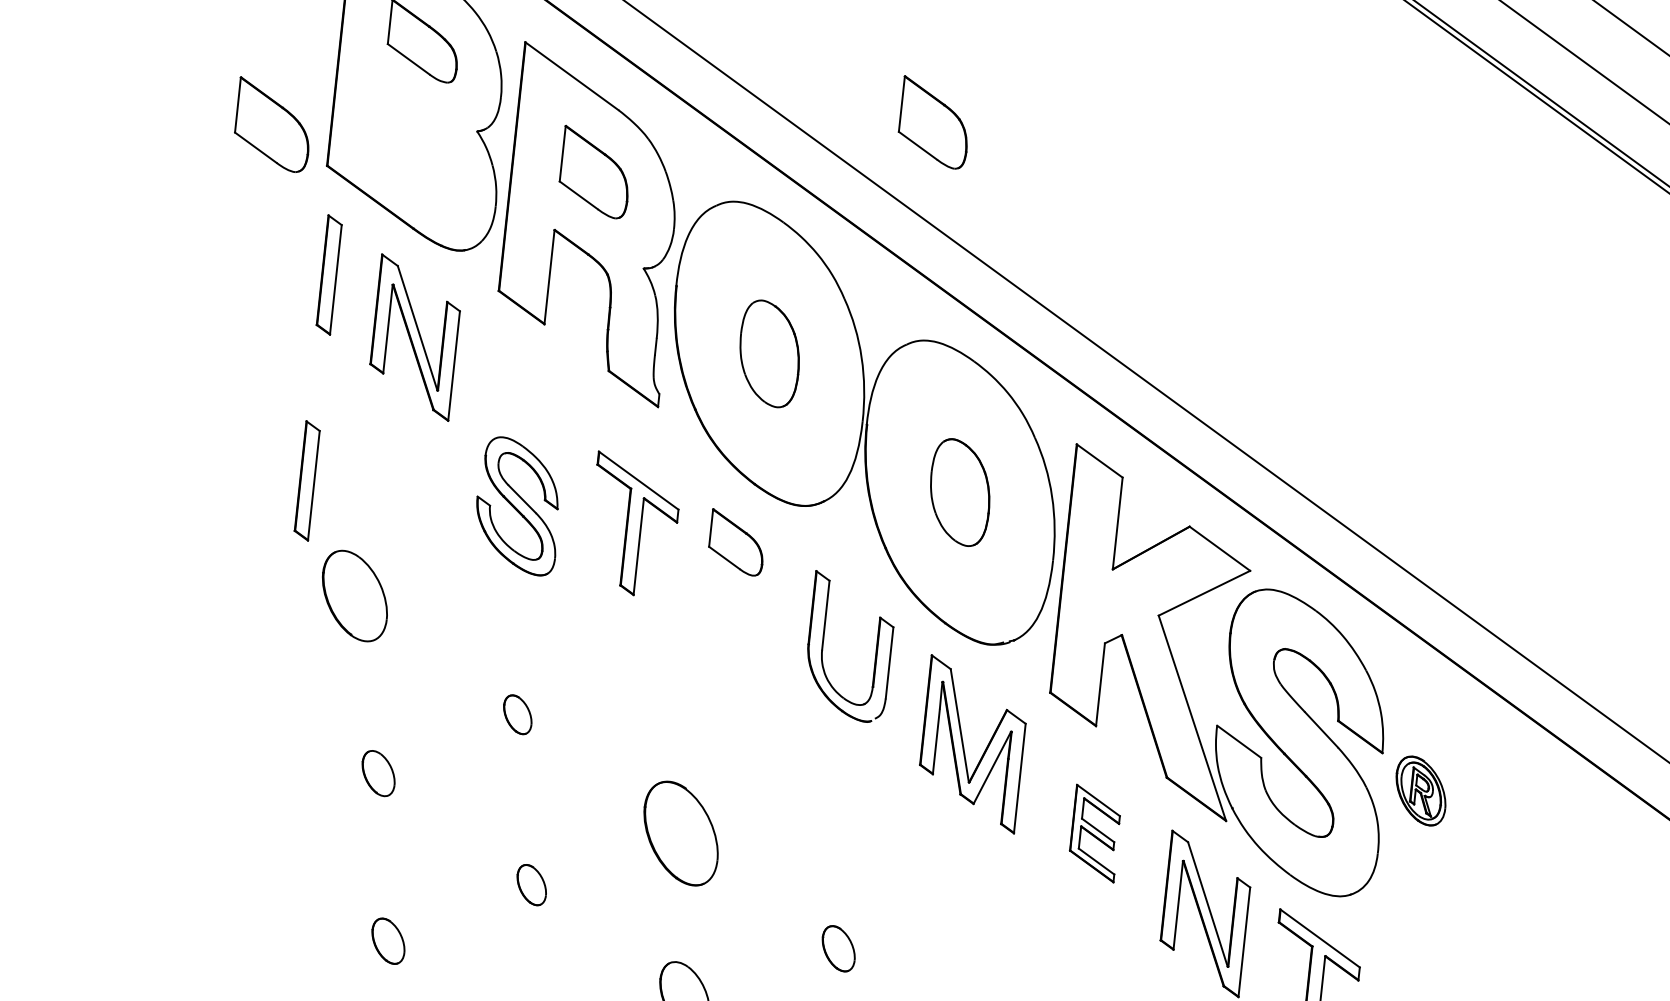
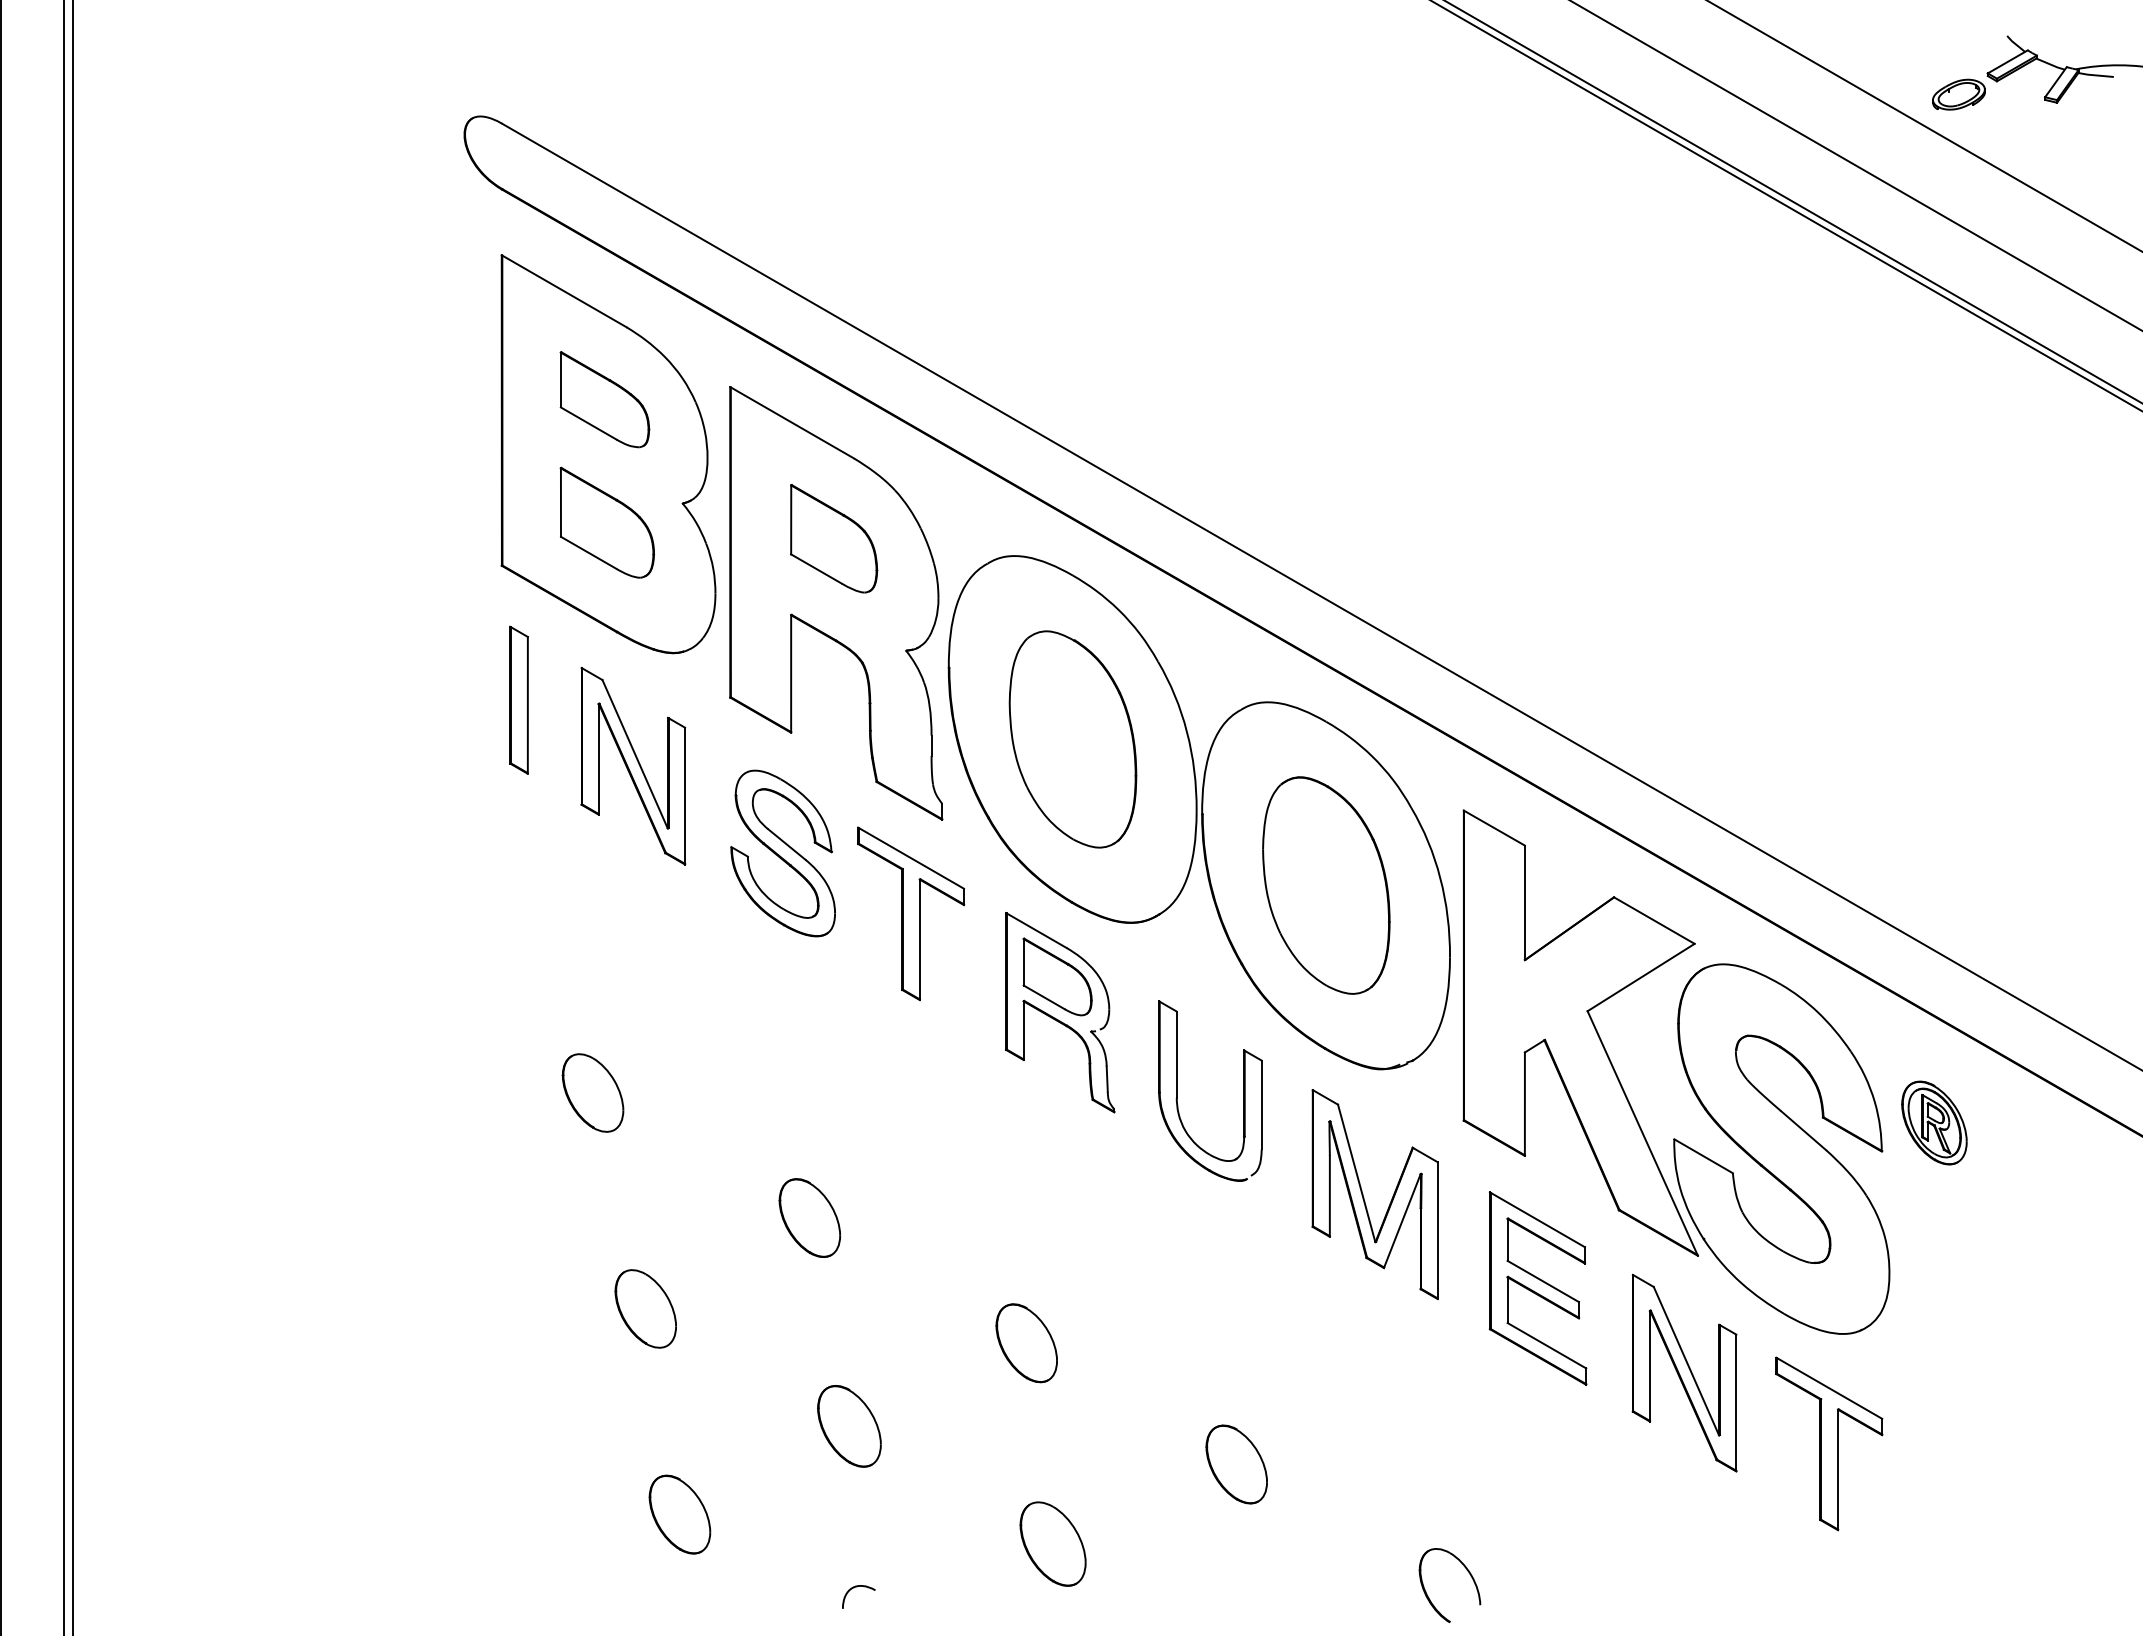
part: (934, 122) -> (1246, 432), removed
part: (273, 125) -> (607, 522), moved
part: (769, 353) -> (1072, 739), size x1.67
part: (306, 480) -> (518, 956), removed
part: (960, 492) -> (1326, 885), size x1.67
part: (518, 506) -> (782, 853), moved
part: (634, 525) -> (911, 913), moved
part: (732, 576) -> (1056, 1018), added
part: (354, 595) -> (592, 1092), size x0.71
part: (517, 714) -> (809, 1217), size x1.67
part: (378, 773) -> (645, 1308), size x1.43
part: (1421, 790) -> (1934, 1122), moved
part: (680, 833) -> (1026, 1343), size x0.62
part: (1094, 833) -> (1537, 1288), size x1.67
part: (531, 885) -> (849, 1426), size x1.67
part: (388, 941) -> (679, 1514), size x1.43
part: (838, 948) -> (1236, 1464), size x1.43

